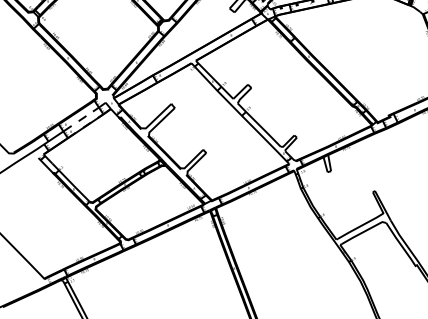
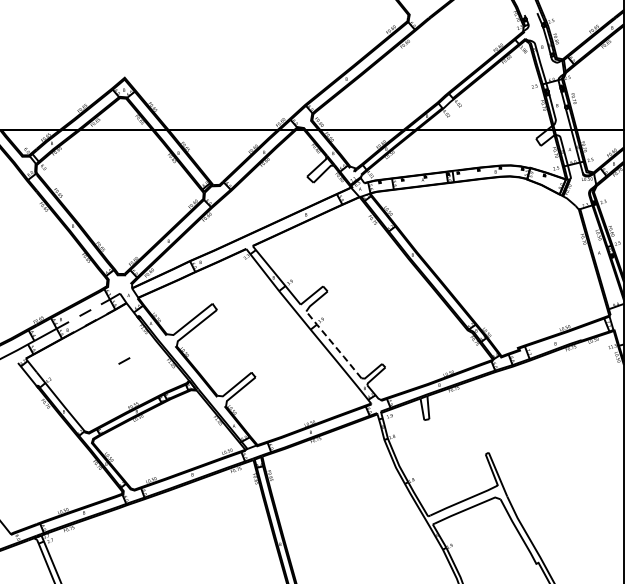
line: (259, 124) -> (334, 344), solid -> dashed
line: (113, 149) -> (124, 360), added

